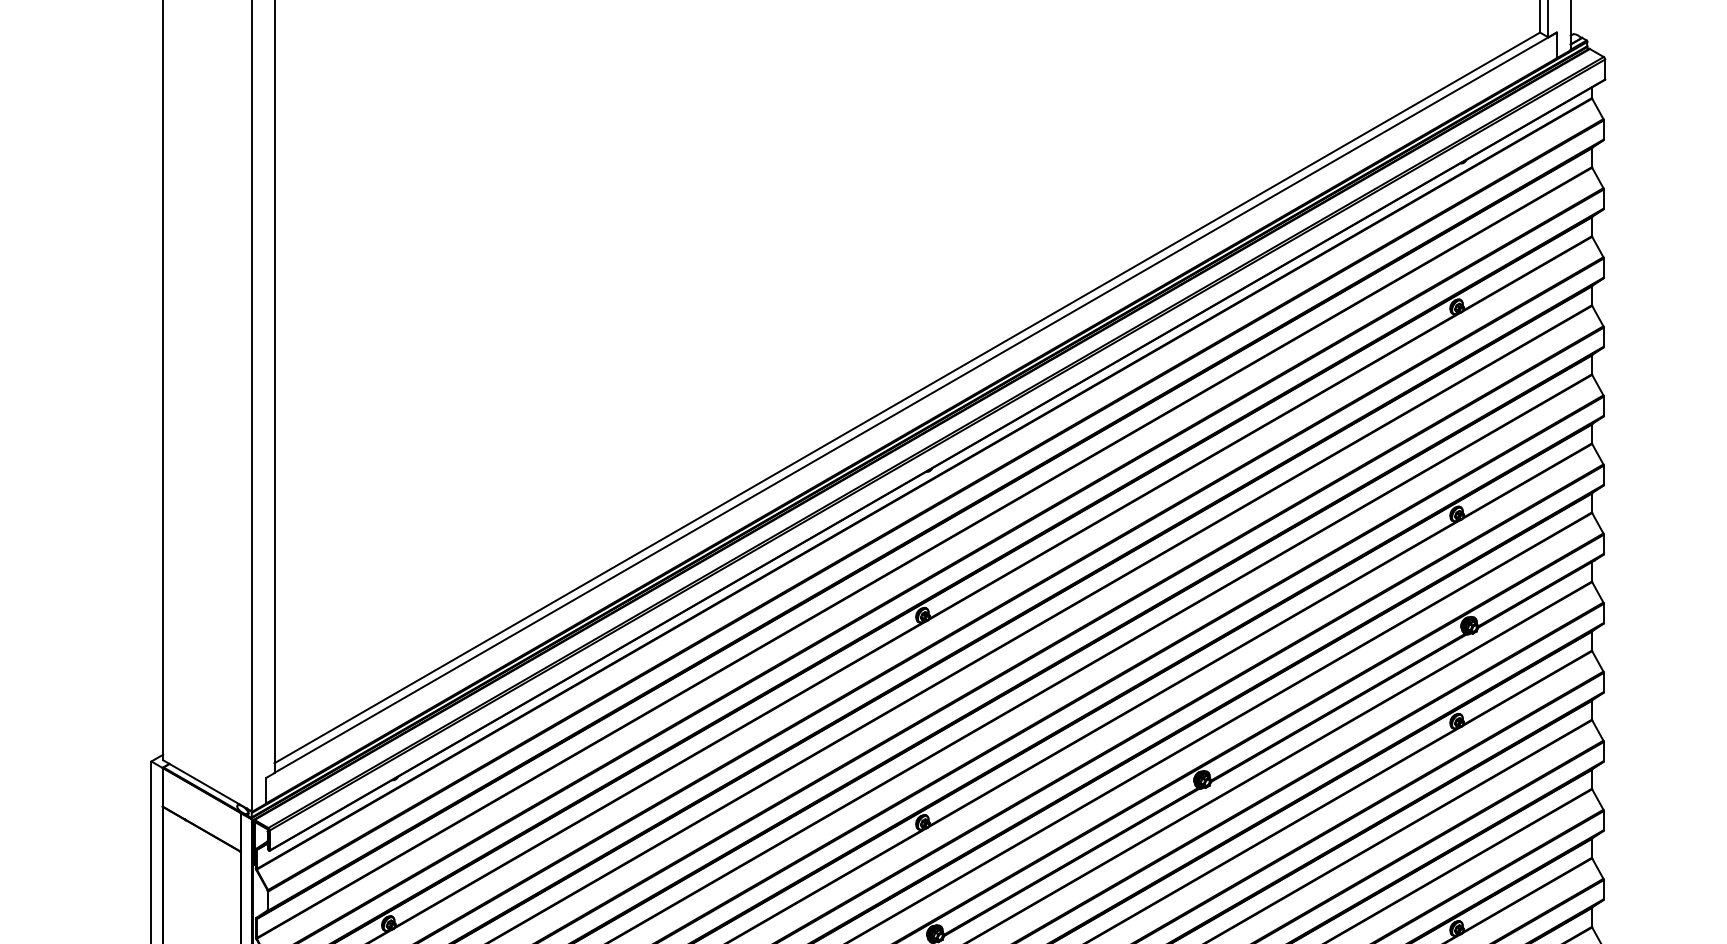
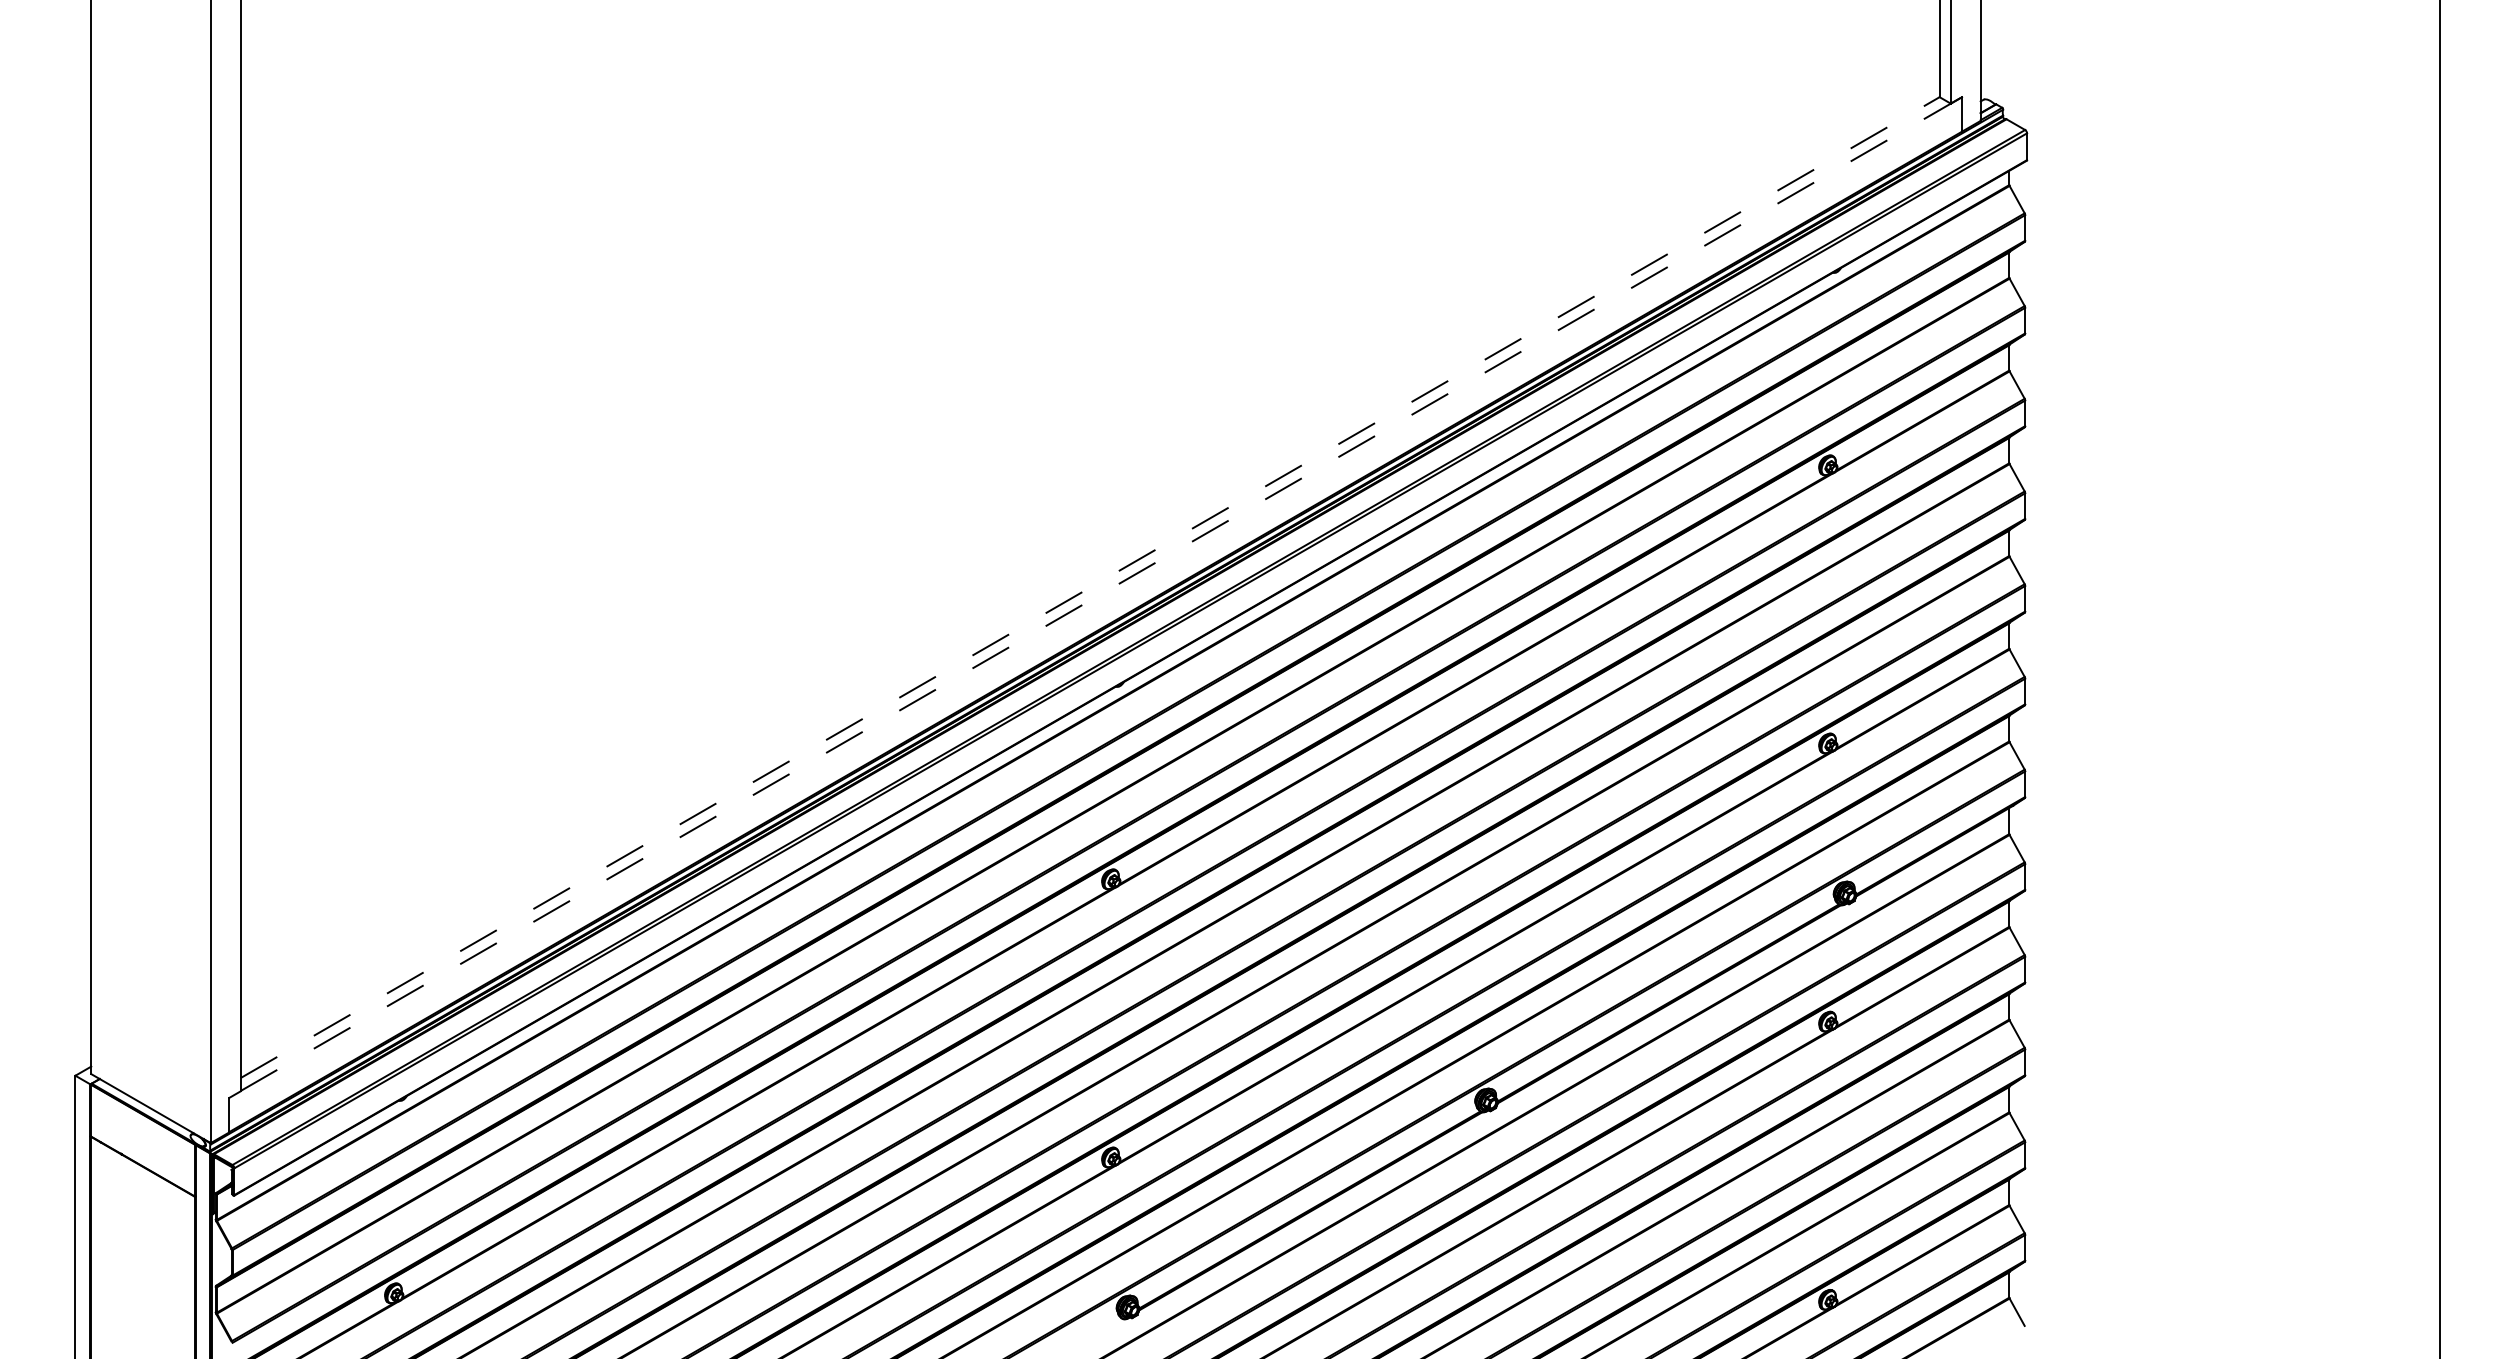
line: (907, 397) -> (1090, 587), solid -> dashed
line: (915, 403) -> (1101, 594), solid -> dashed

